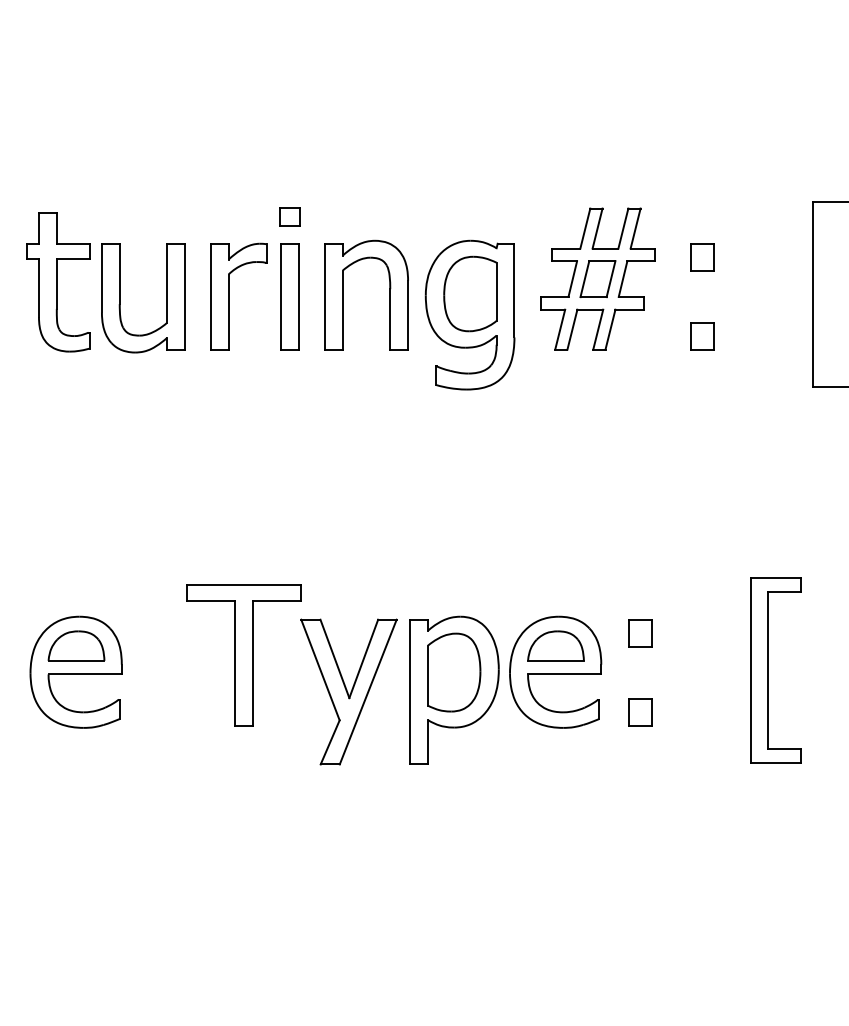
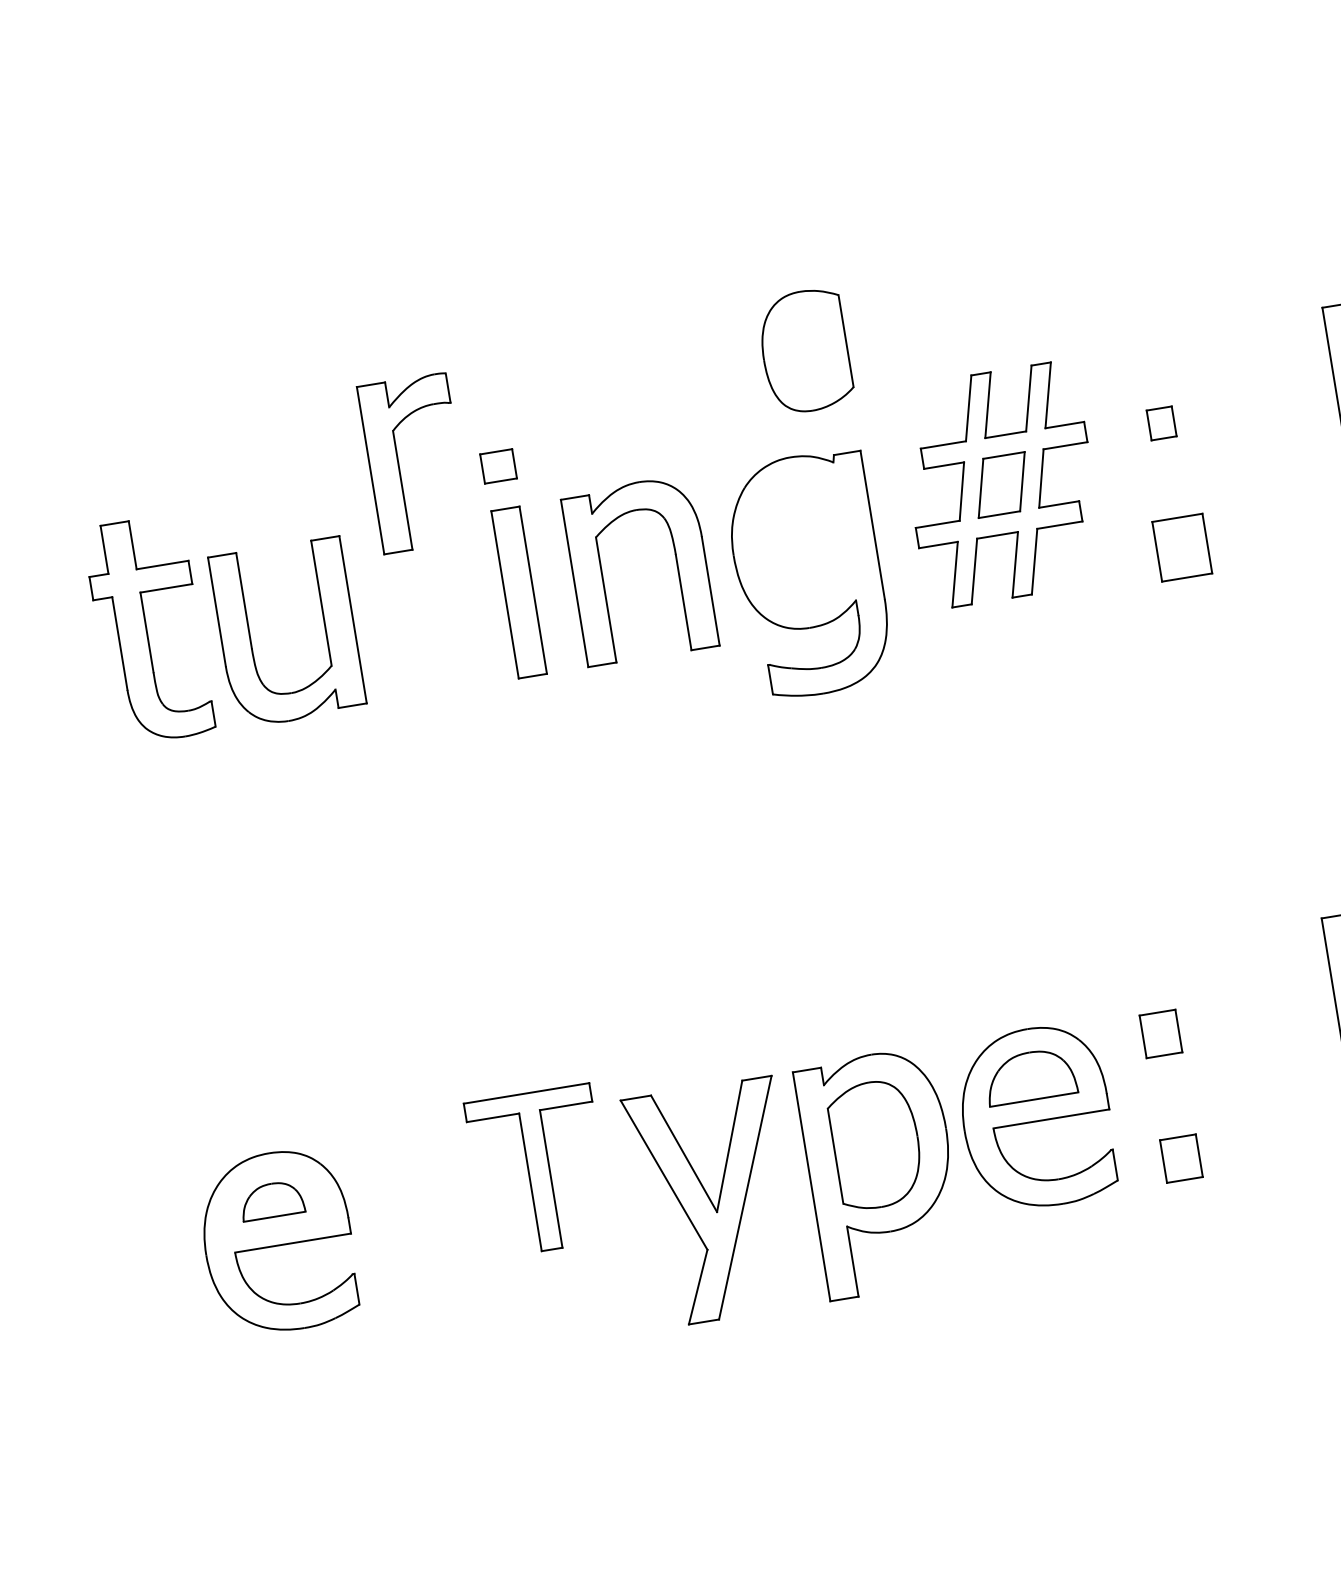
part: (702, 257) -> (1161, 423), size x0.7
part: (470, 293) -> (805, 350), moved
part: (229, 296) -> (400, 465), moved
part: (702, 336) -> (1181, 548), size x1.4
part: (76, 645) -> (271, 1199), size x0.7
part: (243, 655) -> (538, 1172), size x0.7

